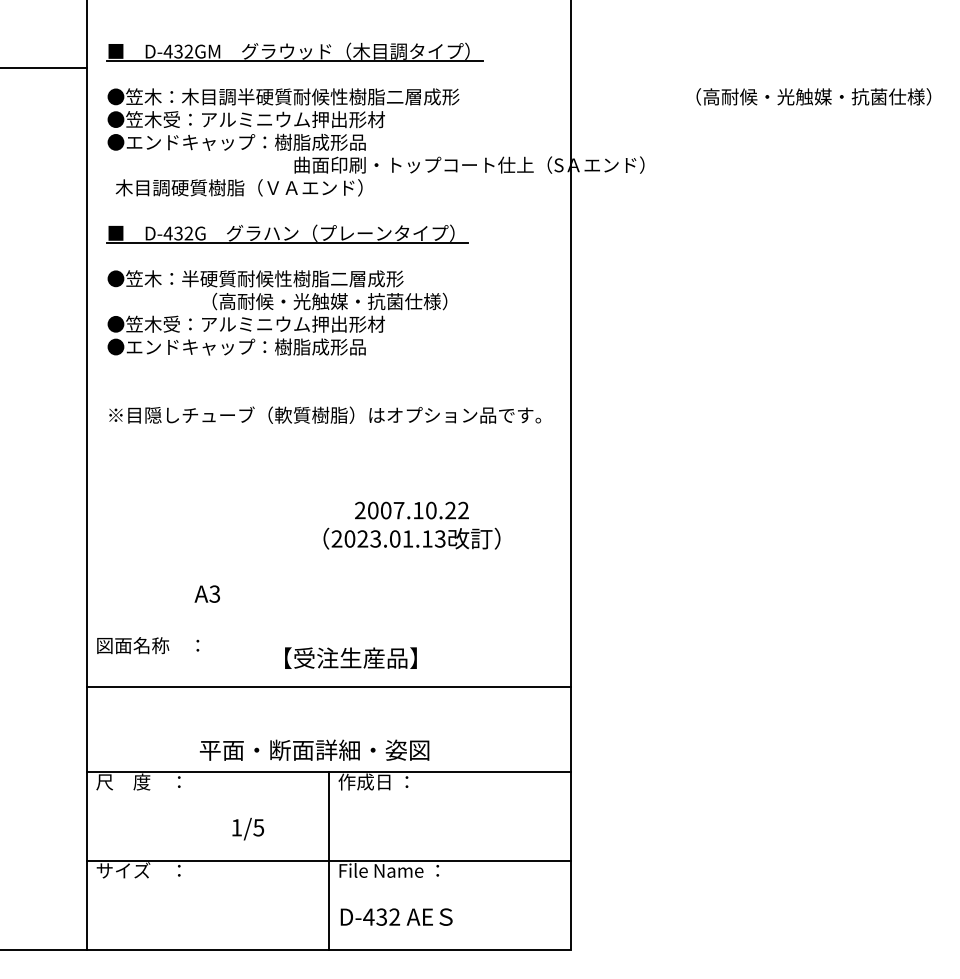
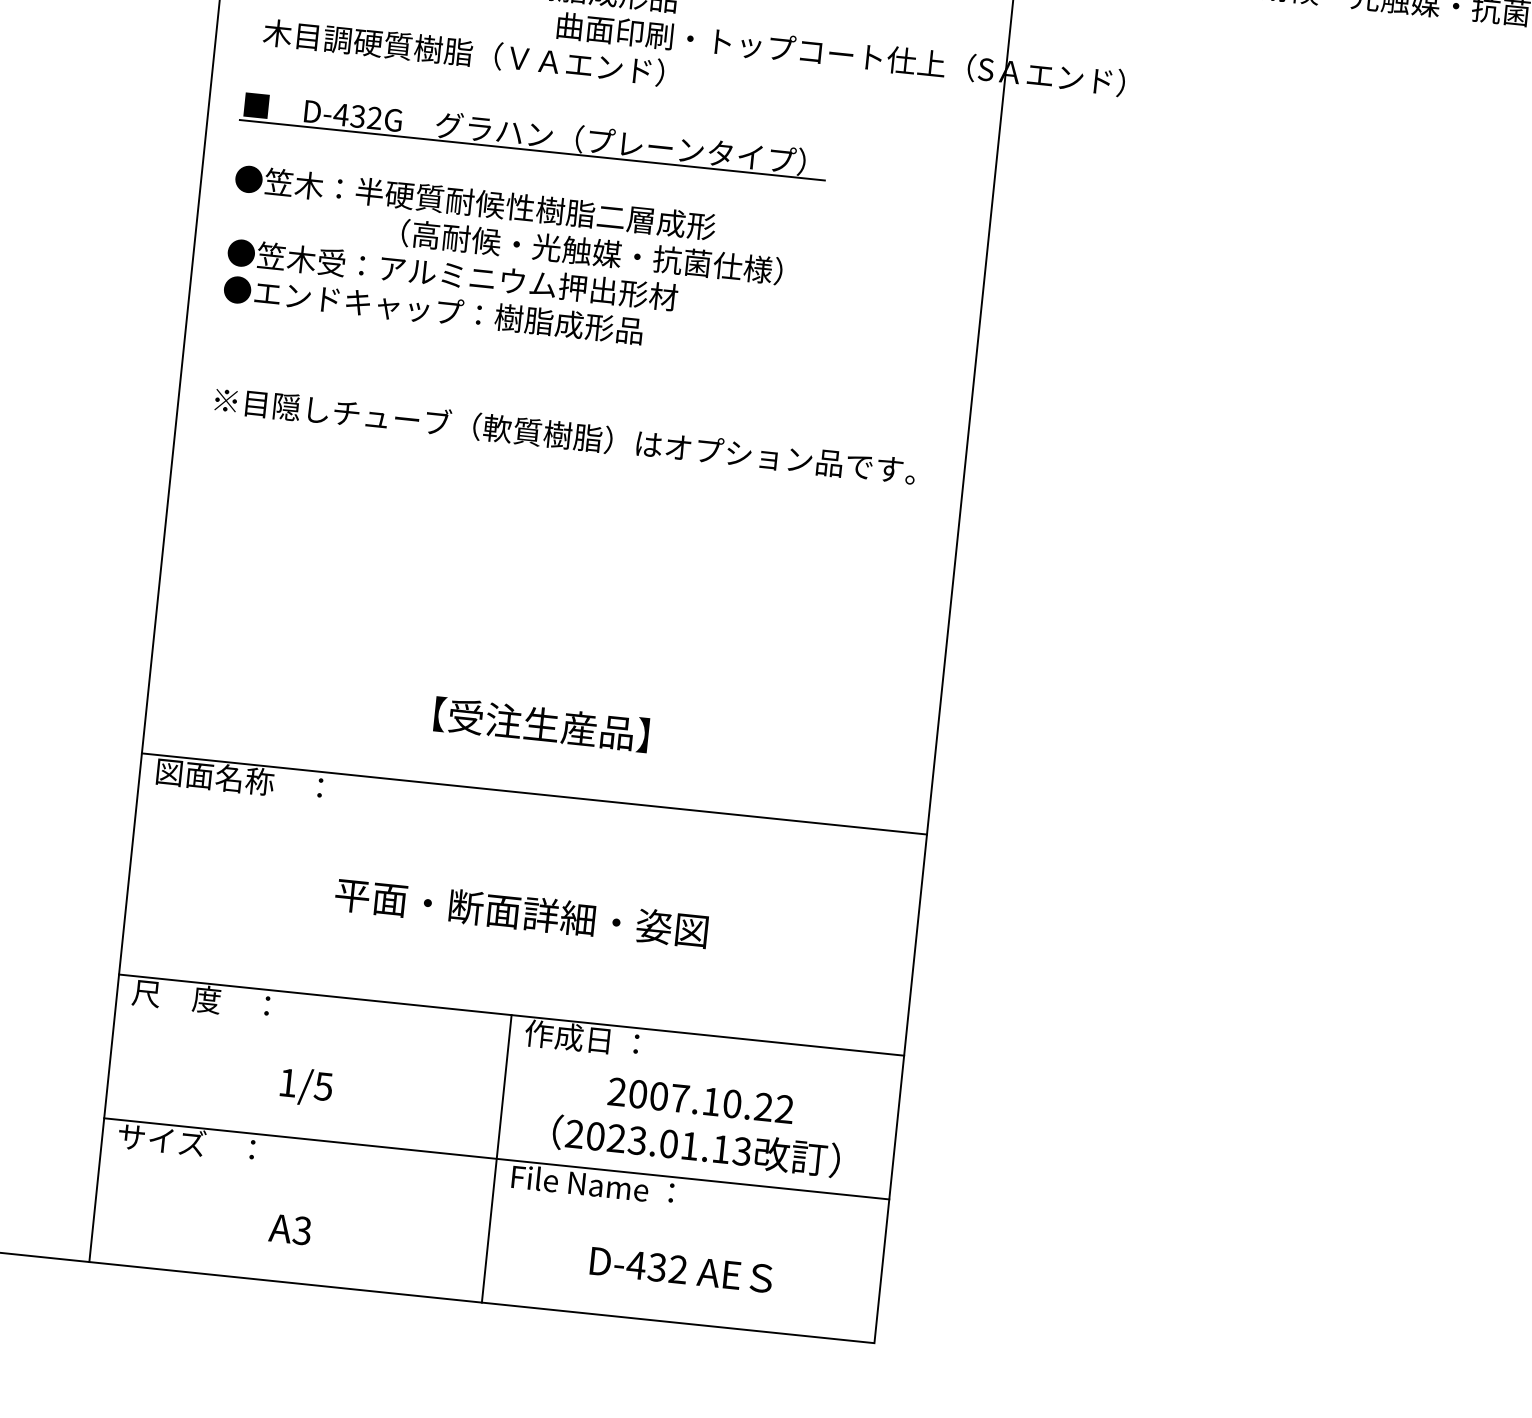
text: (411, 525) -> (697, 1124), moved
text: (206, 593) -> (288, 1228), moved
text: (350, 657) -> (540, 723), moved
line: (328, 686) -> (533, 793), moved
text: (314, 749) -> (521, 911), moved
text: (248, 828) -> (306, 1086), moved
text: (396, 916) -> (681, 1268), moved

